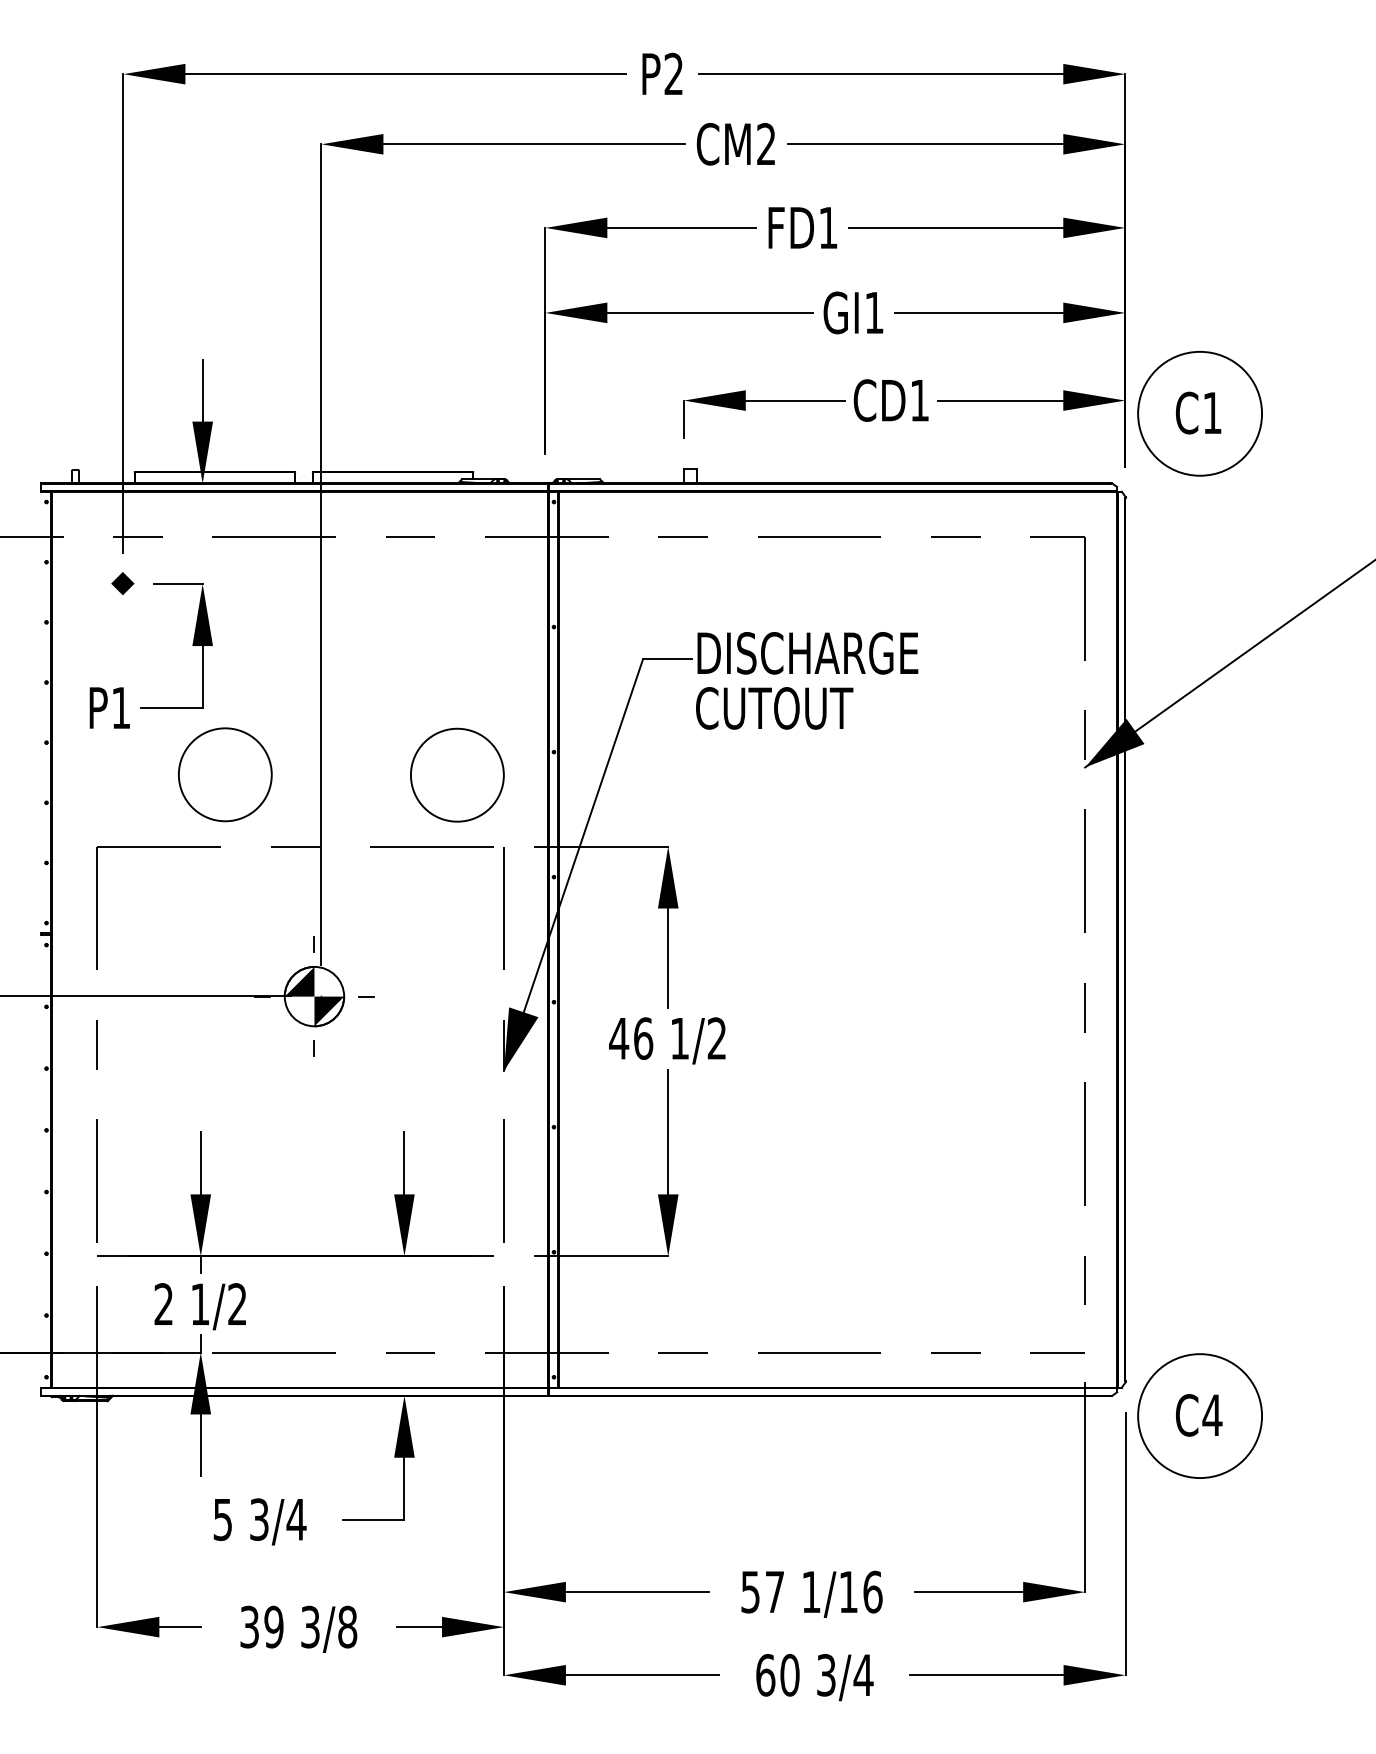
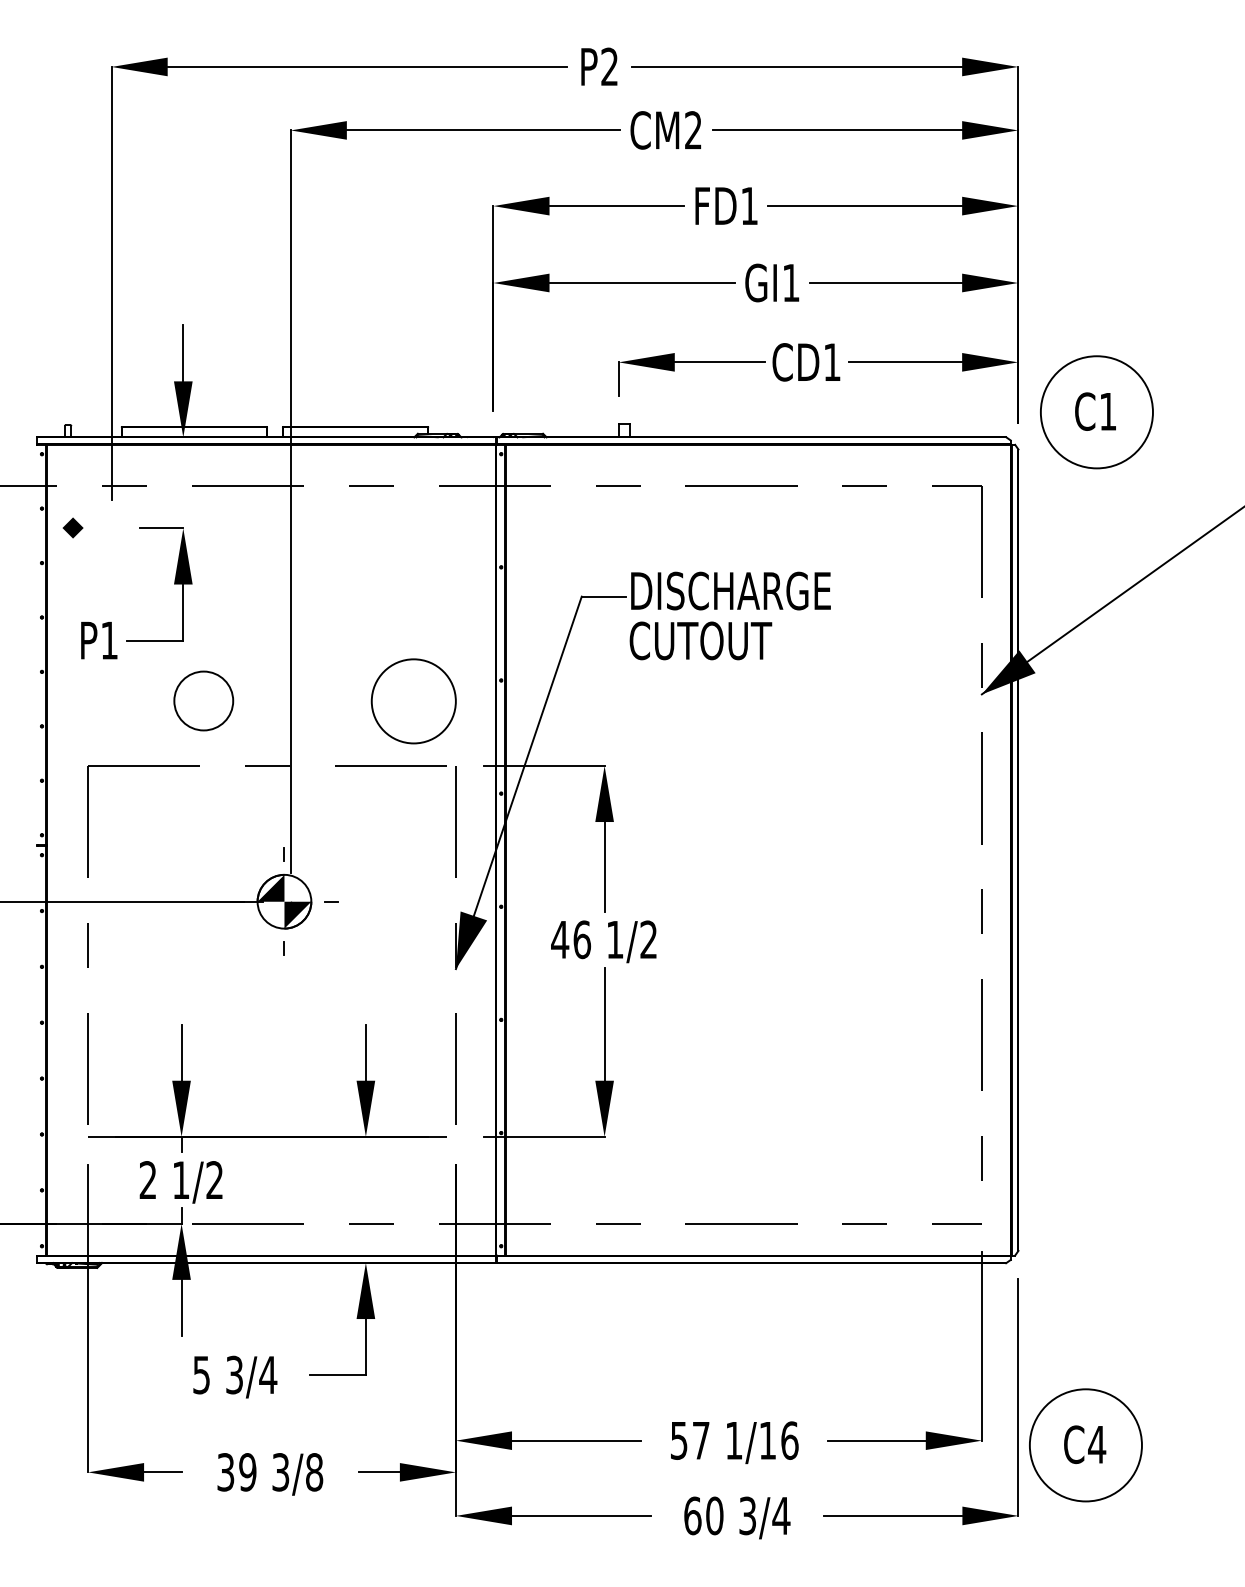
part: (1199, 414) -> (1096, 412), moved
part: (122, 583) -> (72, 527), moved
circle: (225, 774) -> (203, 700), size x0.7
part: (1199, 1416) -> (1085, 1445), moved

